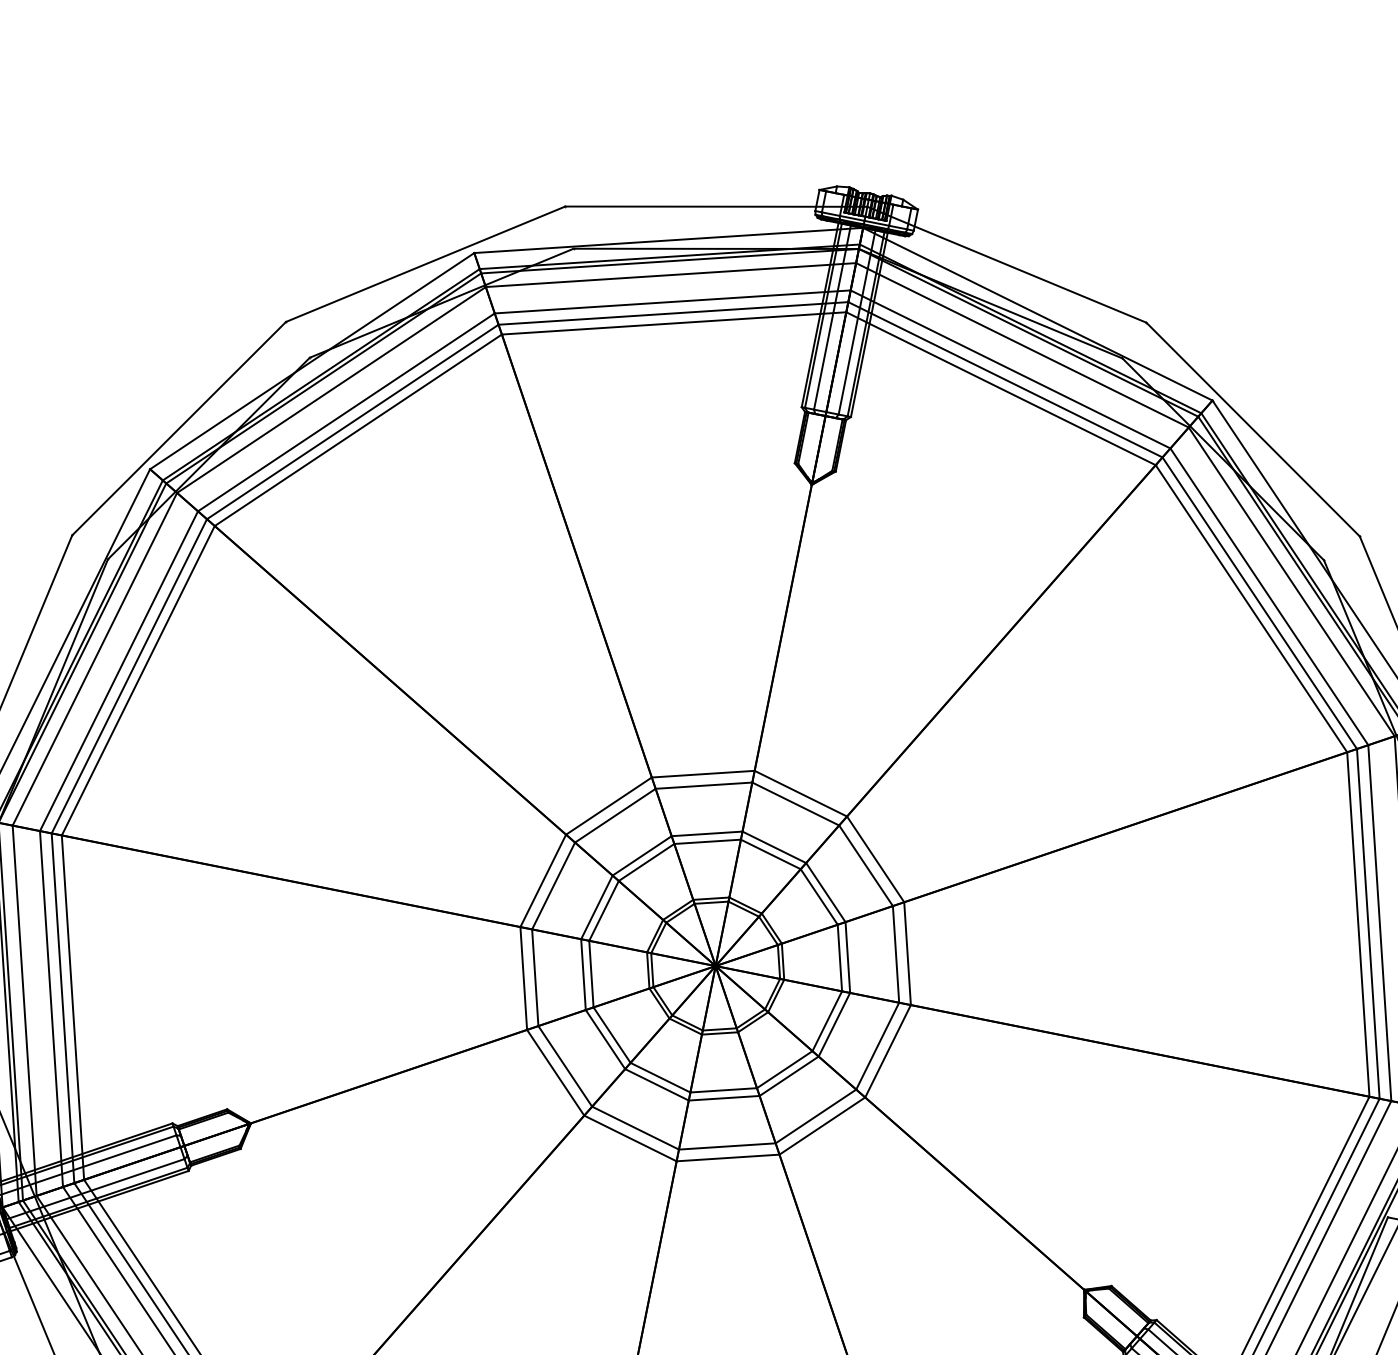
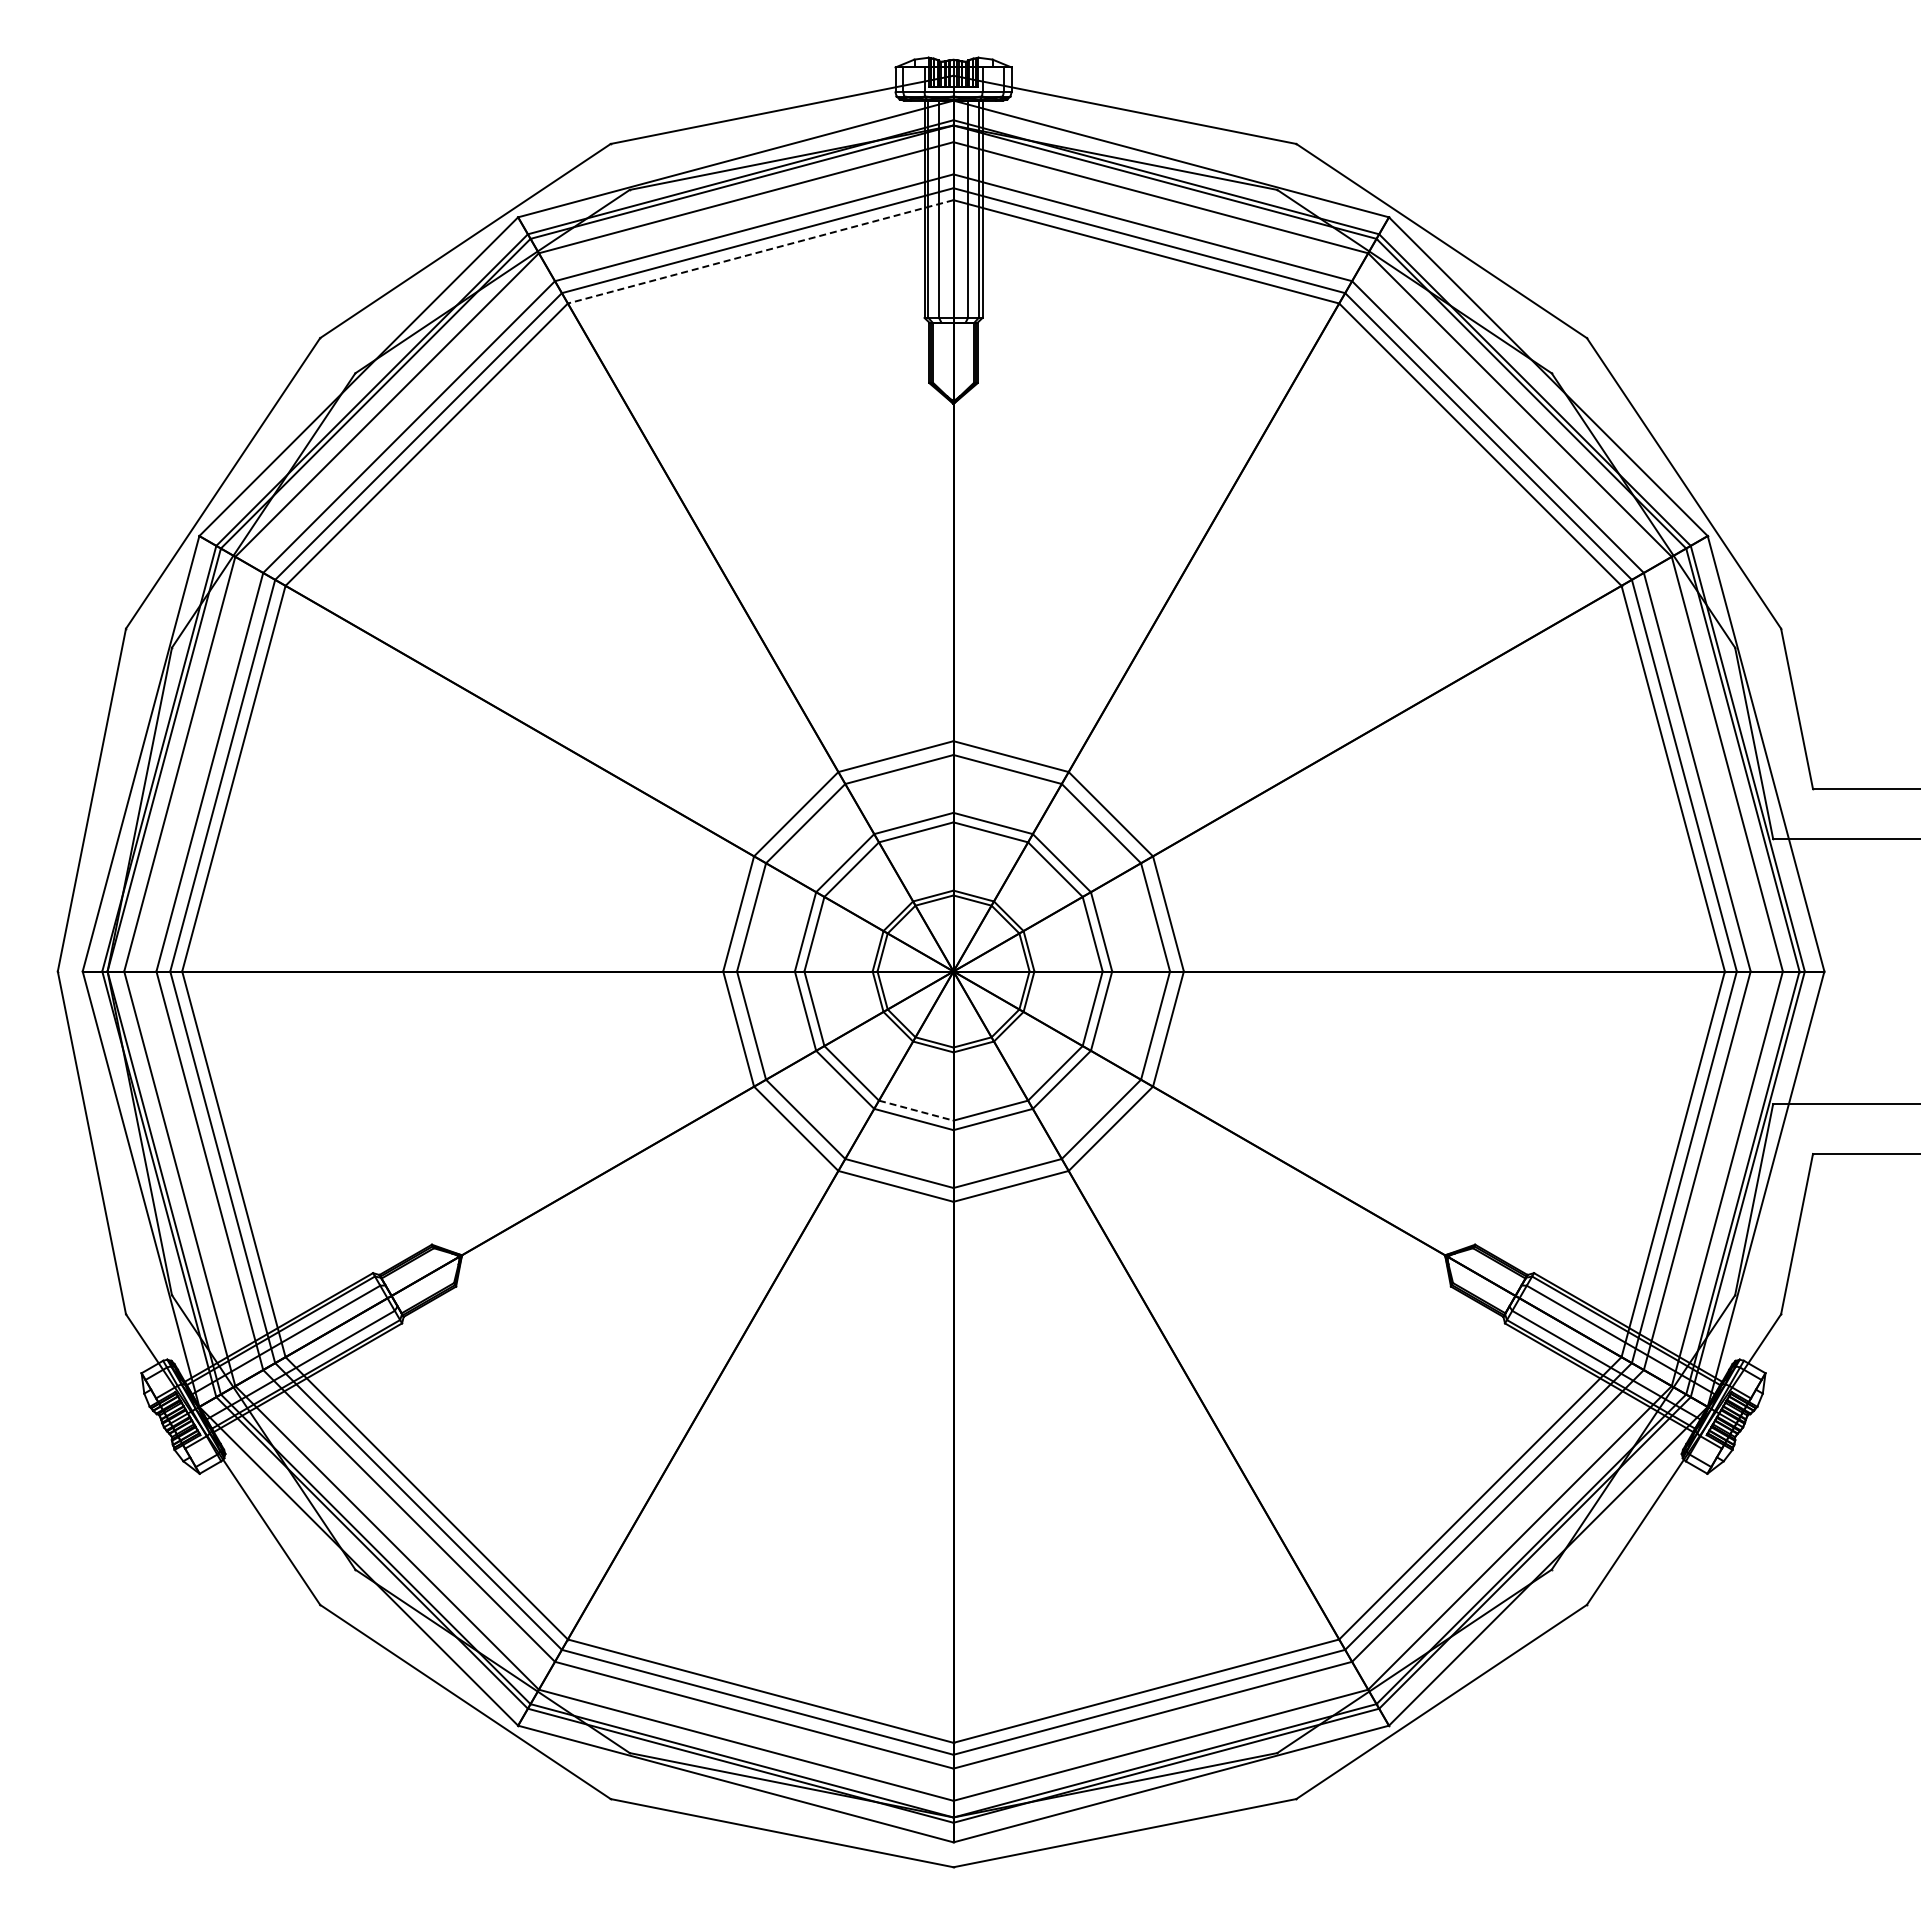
line: (673, 323) -> (760, 251), solid -> dashed
line: (660, 1077) -> (916, 1110), solid -> dashed

